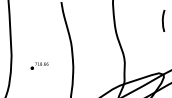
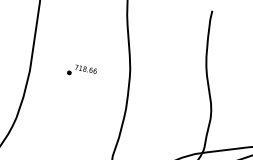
part: (39, 65) -> (81, 70), moved

